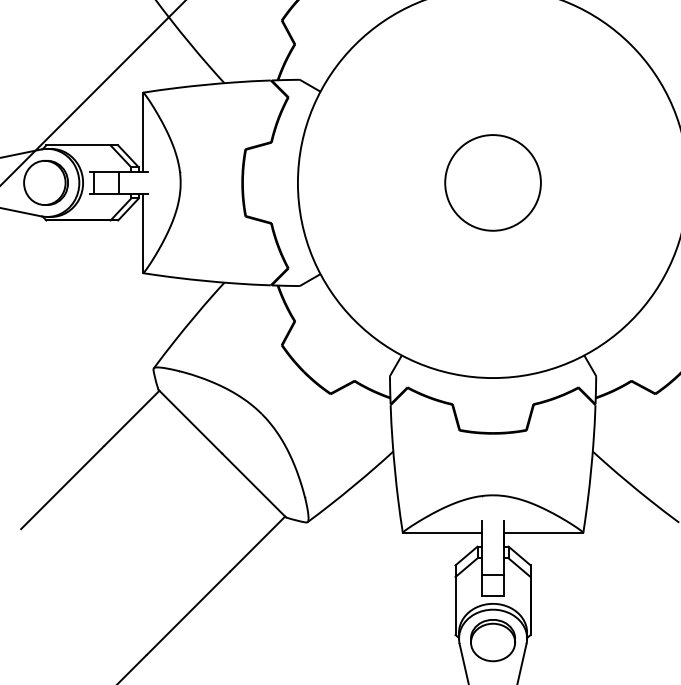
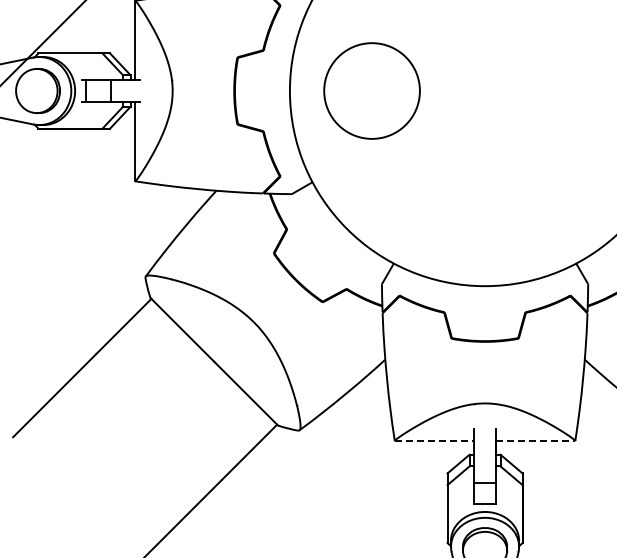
circle: (492, 182) -> (371, 90), moved
line: (442, 533) -> (434, 441), solid -> dashed
line: (543, 533) -> (535, 441), solid -> dashed

